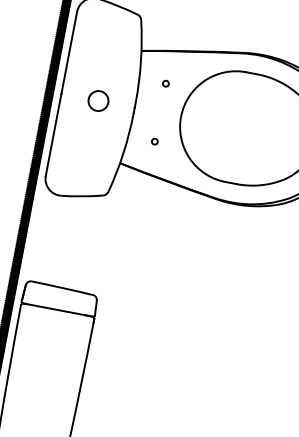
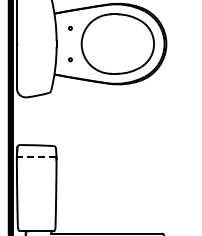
circle: (97, 101) -> (36, 44), removed
line: (57, 310) -> (36, 157), solid -> dashed

